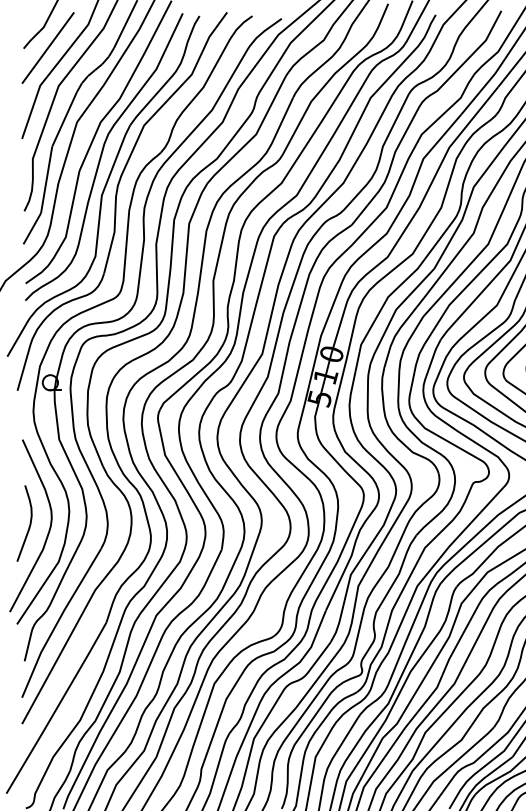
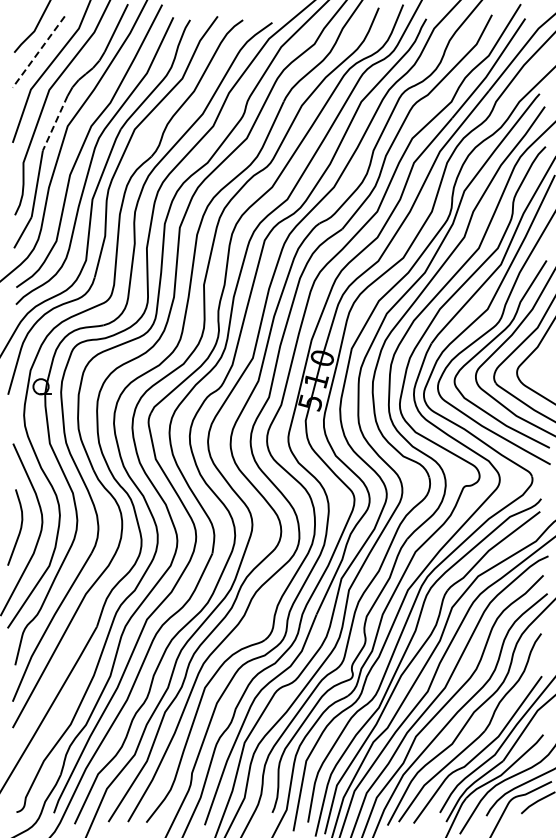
line: (47, 48) -> (38, 52), solid -> dashed
line: (64, 119) -> (55, 123), solid -> dashed

